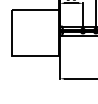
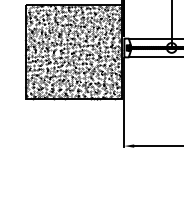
hatch: (34, 32) -> (71, 50), added

